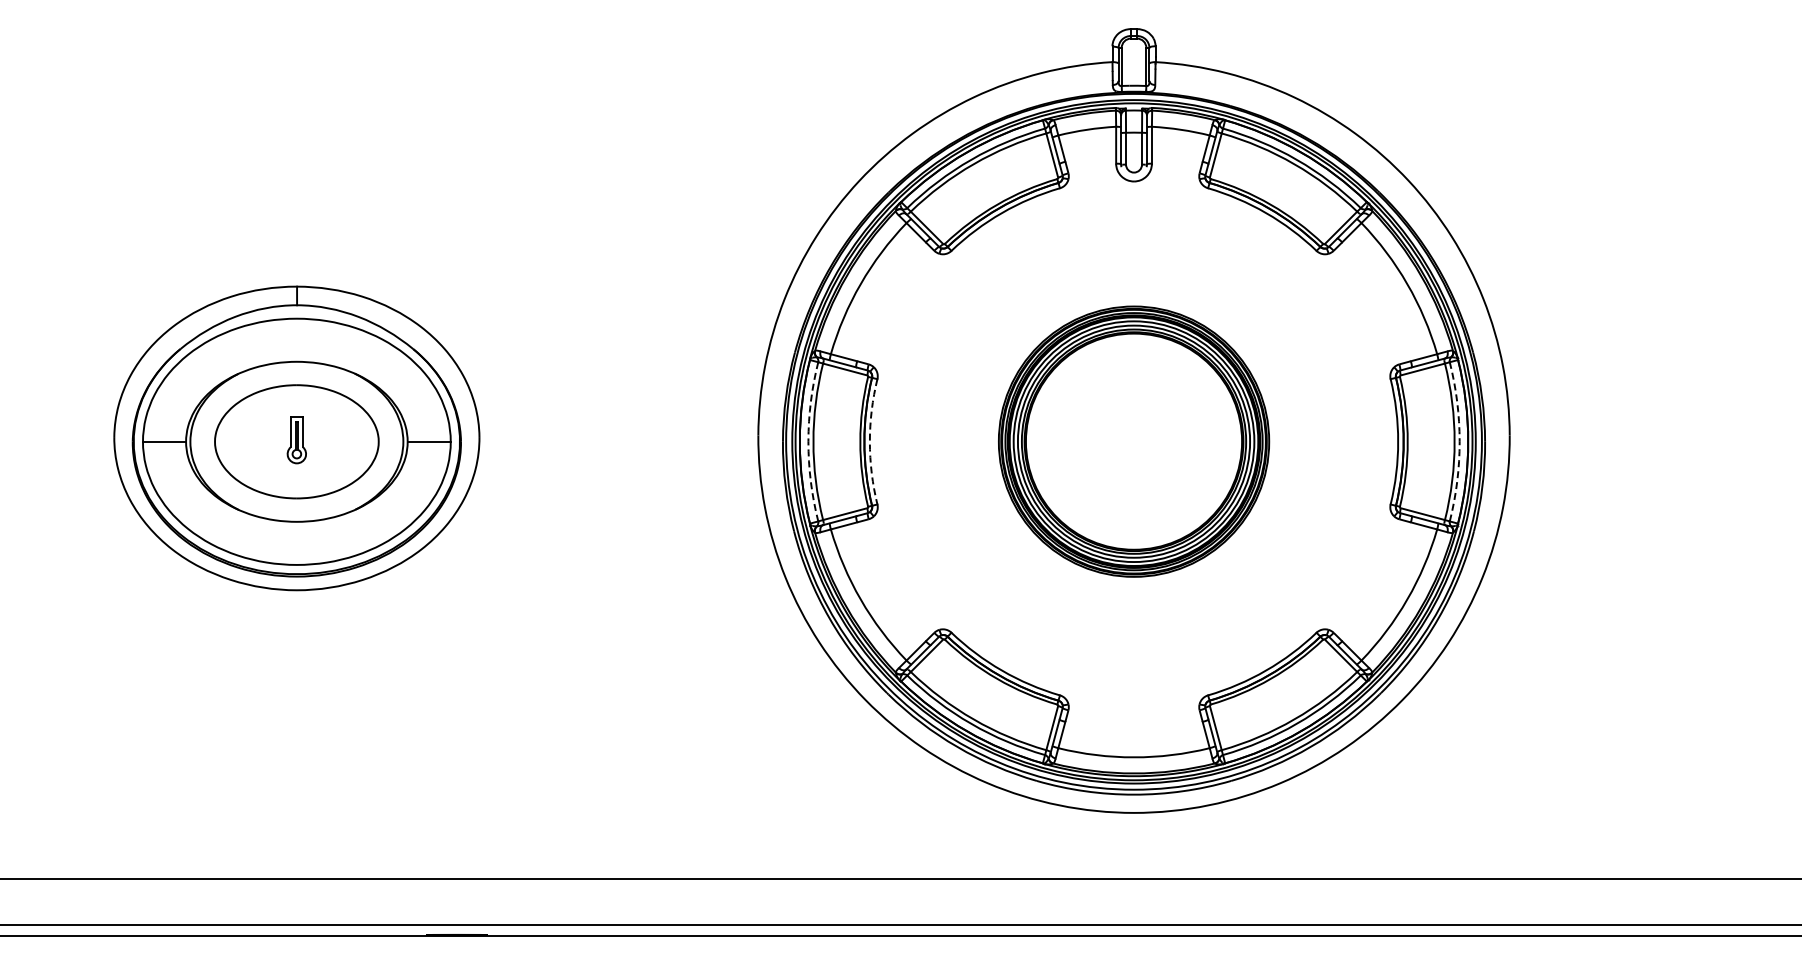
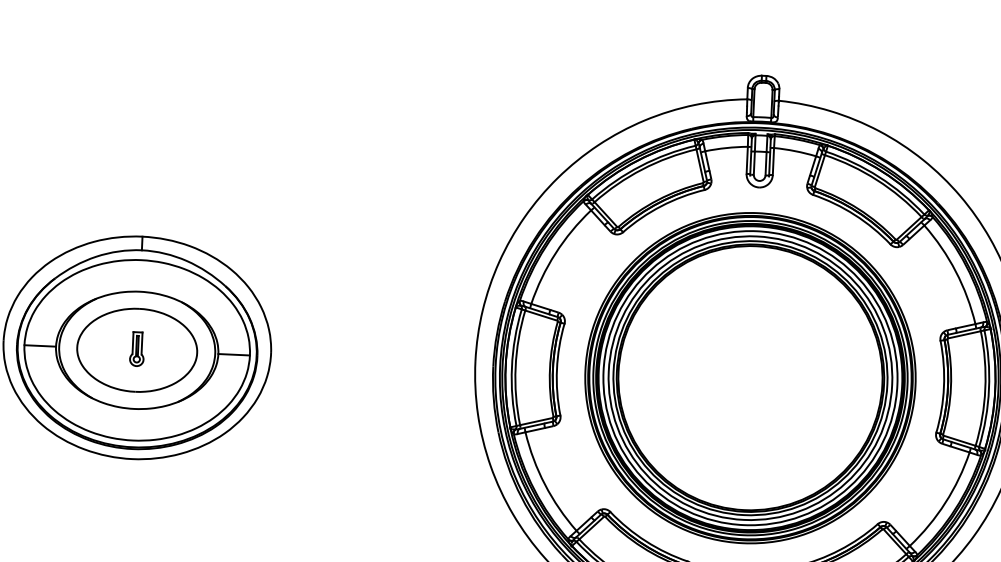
arc: (808, 441) -> (512, 367), dashed -> solid
arc: (869, 441) -> (556, 369), dashed -> solid
part: (1133, 441) -> (750, 377), size x1.67
arc: (1459, 441) -> (988, 388), dashed -> solid

